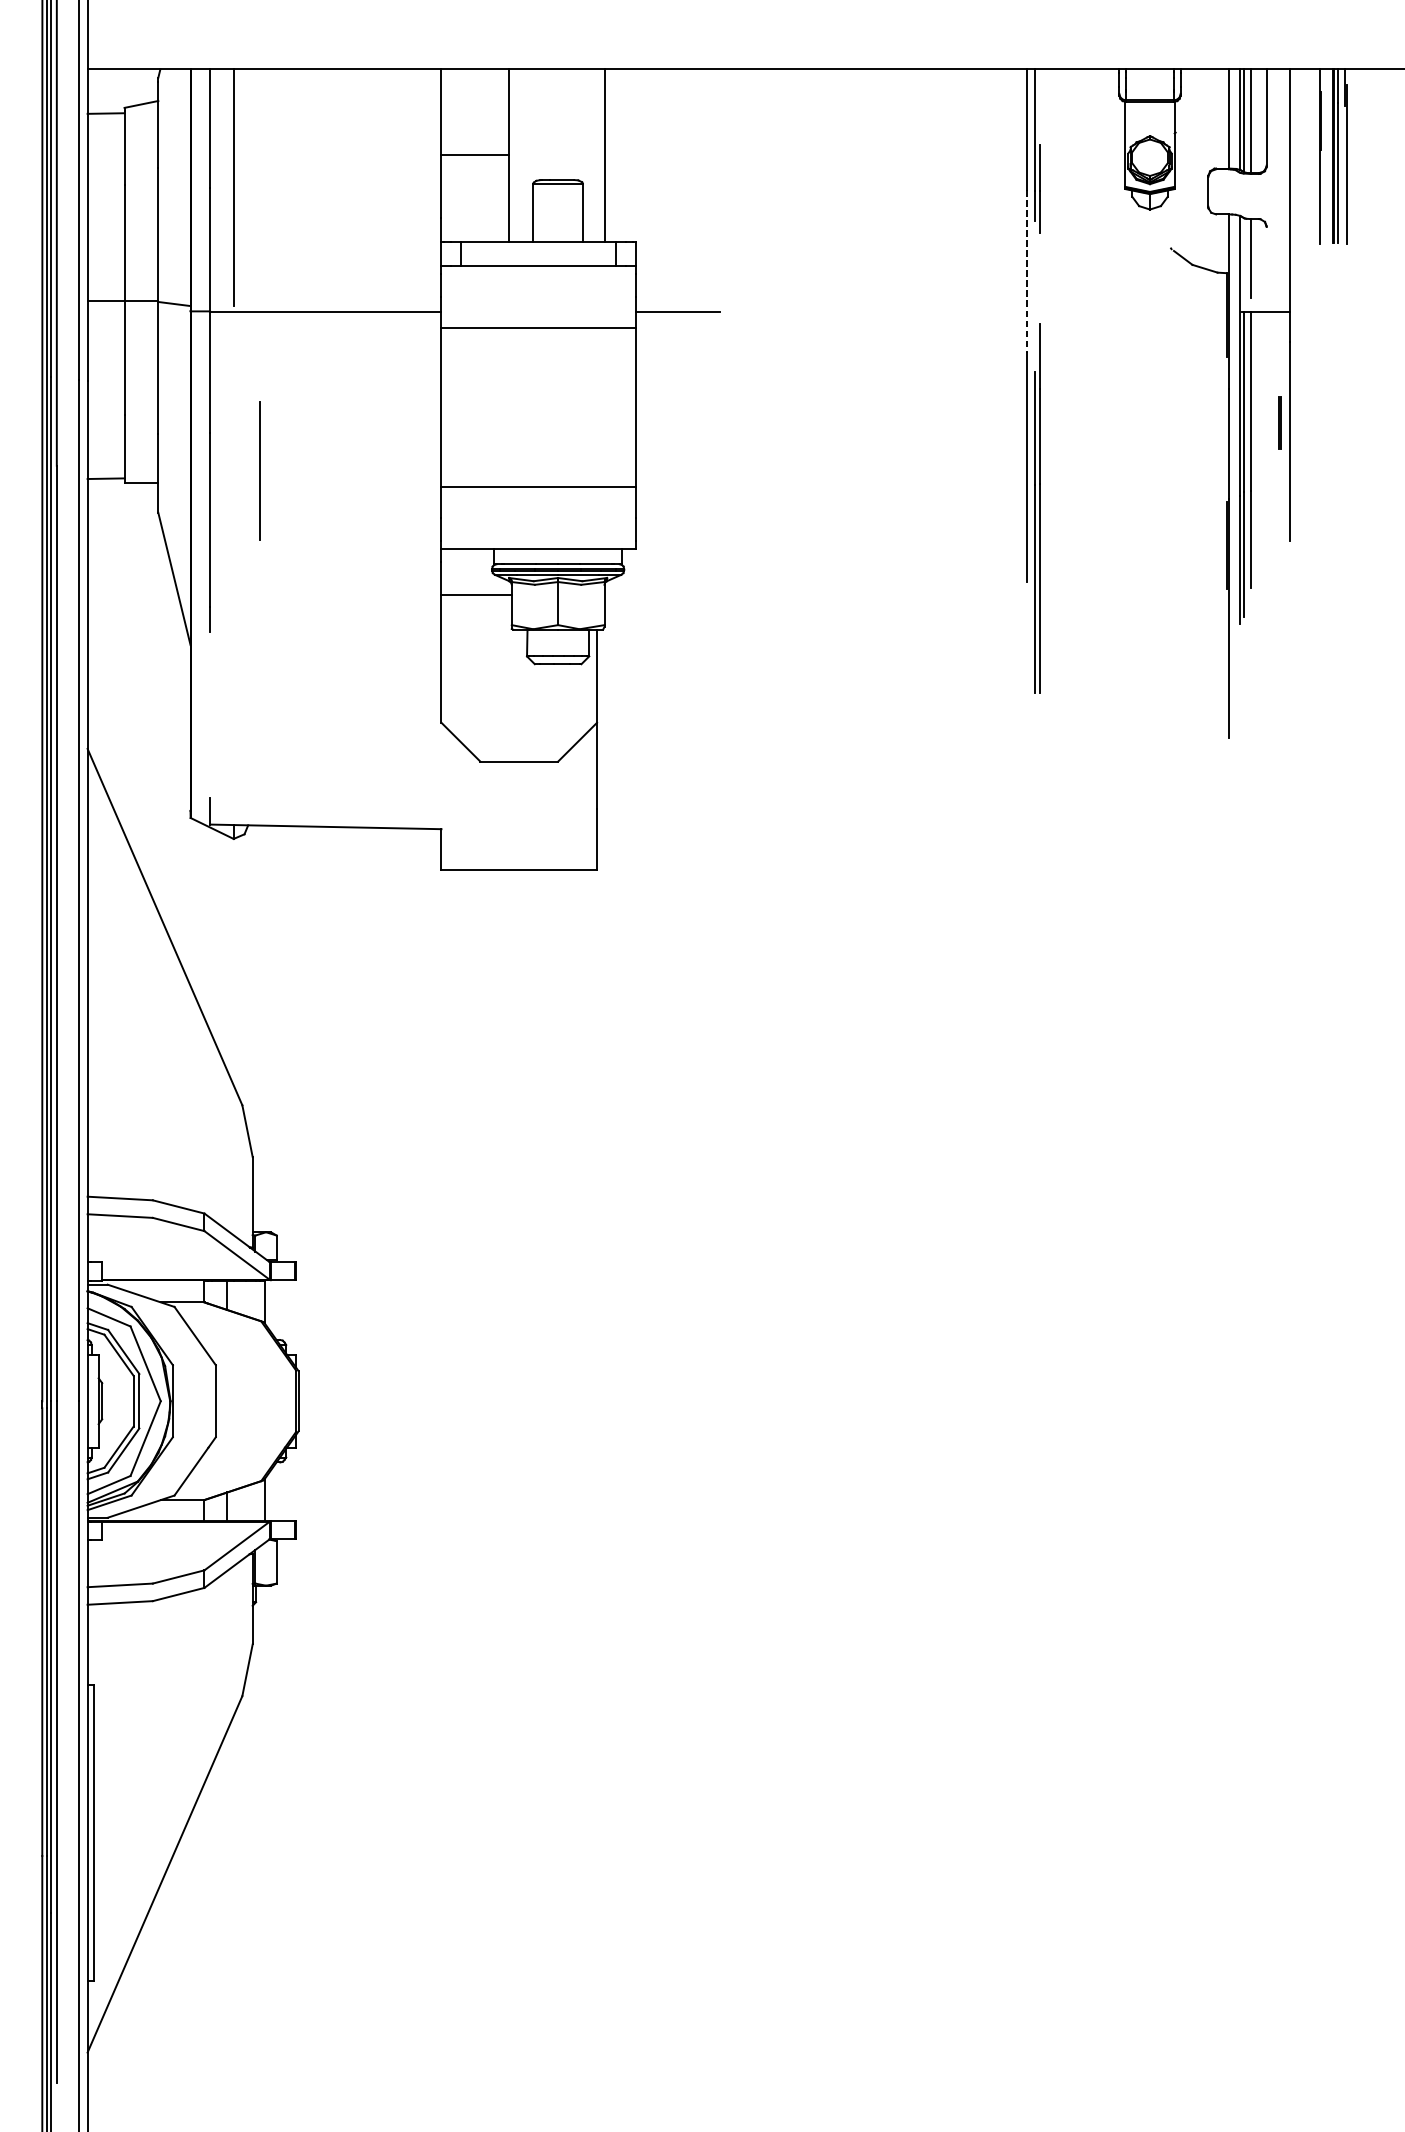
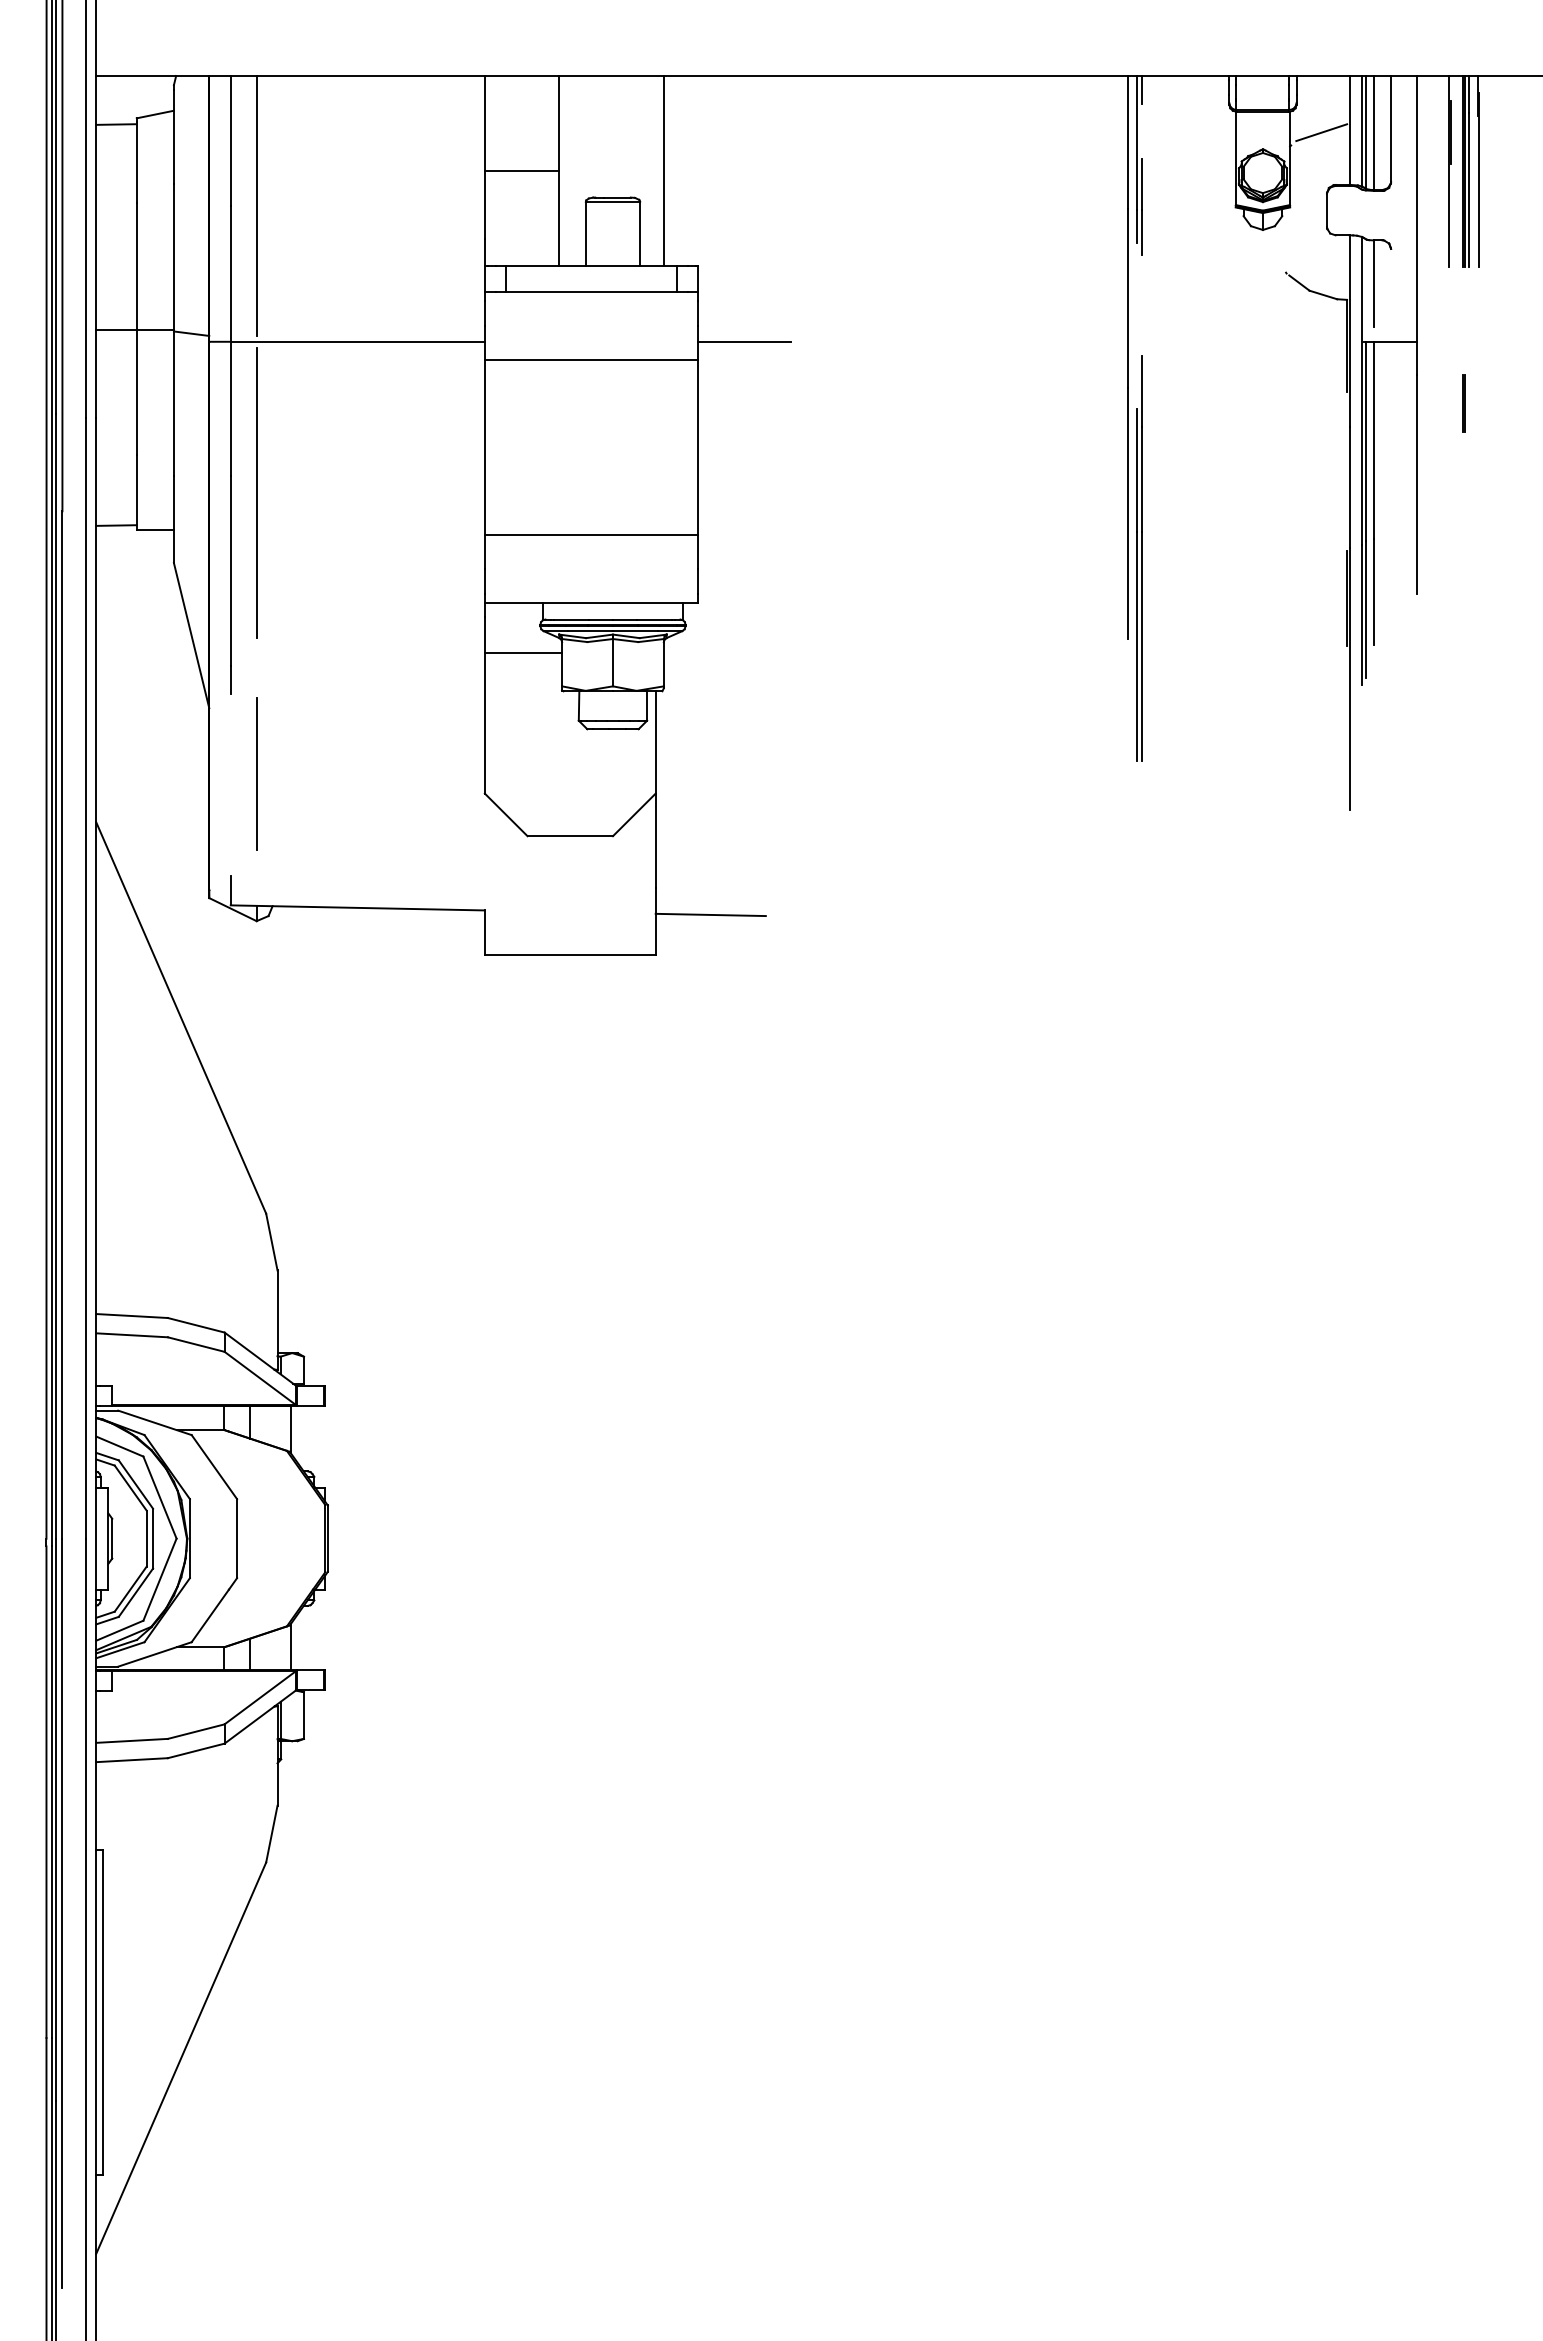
line: (1039, 81) -> (1141, 89), added
line: (1203, 120) -> (1321, 132), added
line: (1026, 271) -> (1127, 298), dashed -> solid
line: (1278, 423) -> (1463, 403), moved
line: (233, 448) -> (256, 492), added
line: (259, 470) -> (256, 773), moved
line: (646, 832) -> (710, 914), added

